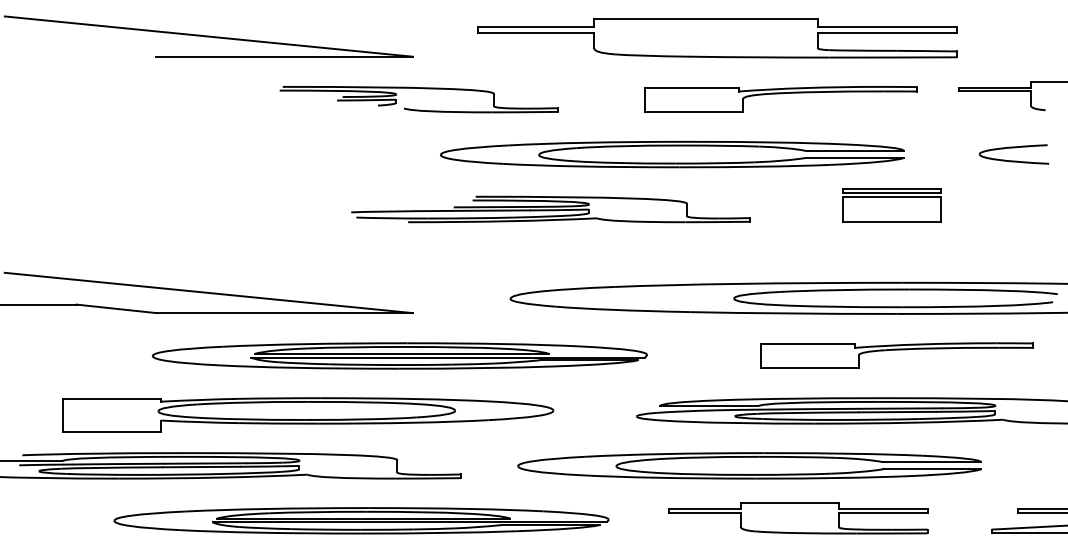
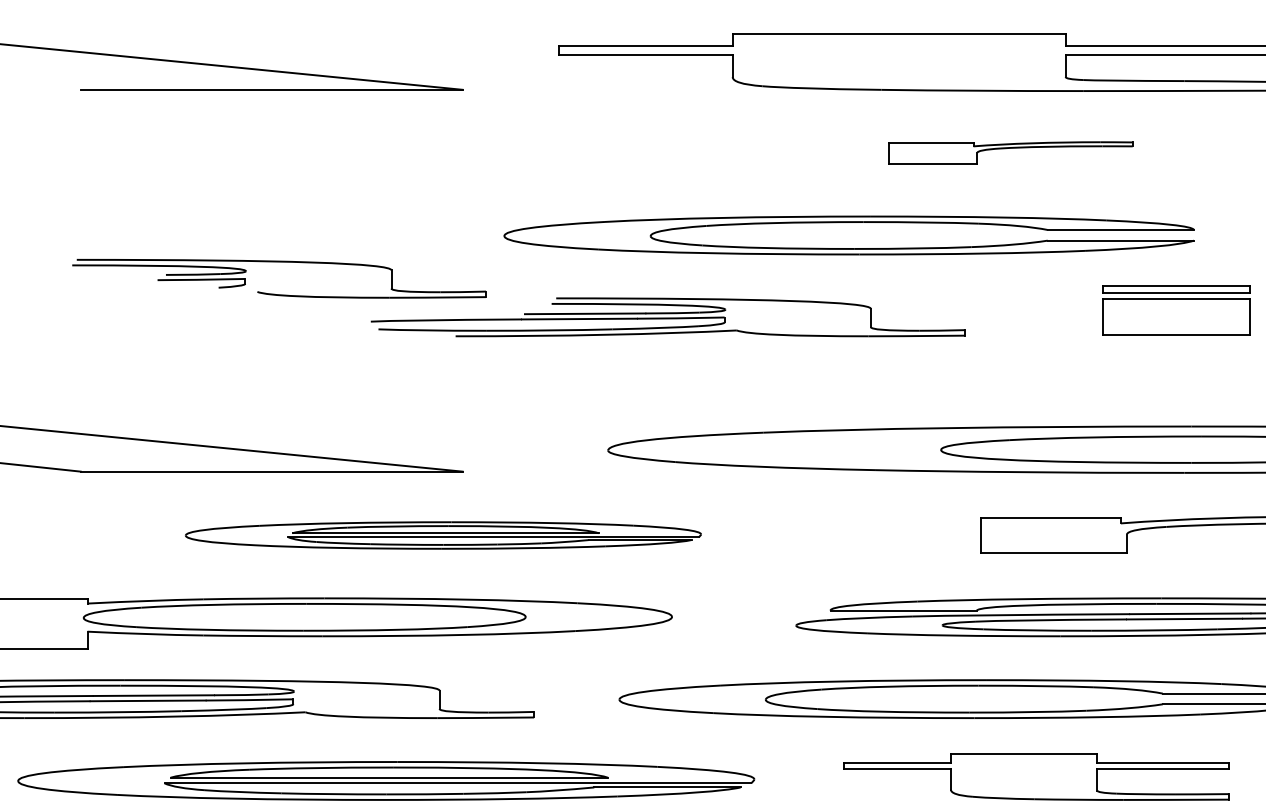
part: (780, 99) -> (1010, 153), size x0.6
part: (418, 109) -> (278, 293), moved
part: (399, 355) -> (442, 534), size x0.7

